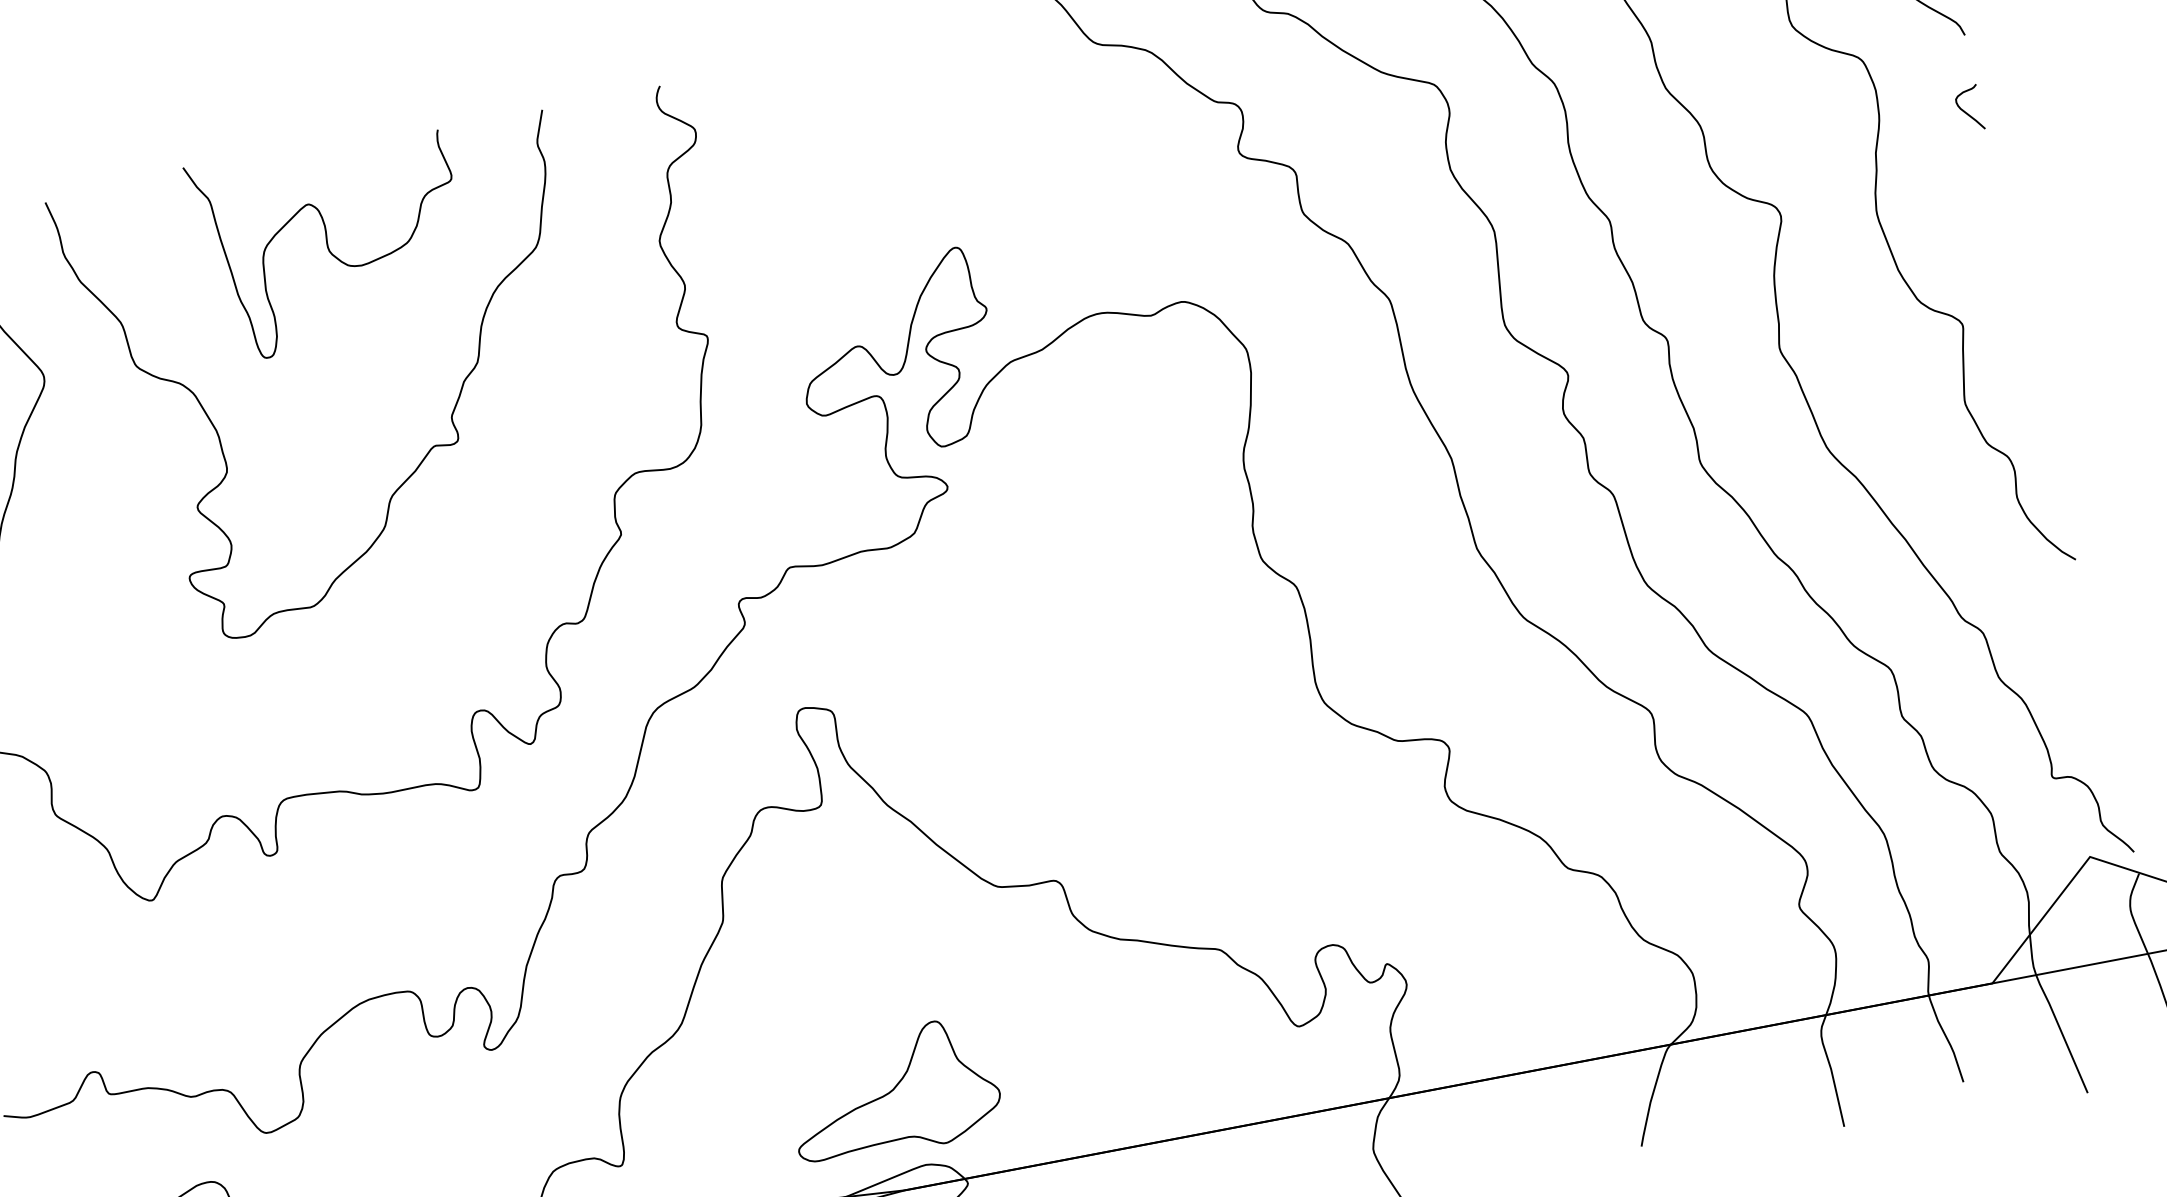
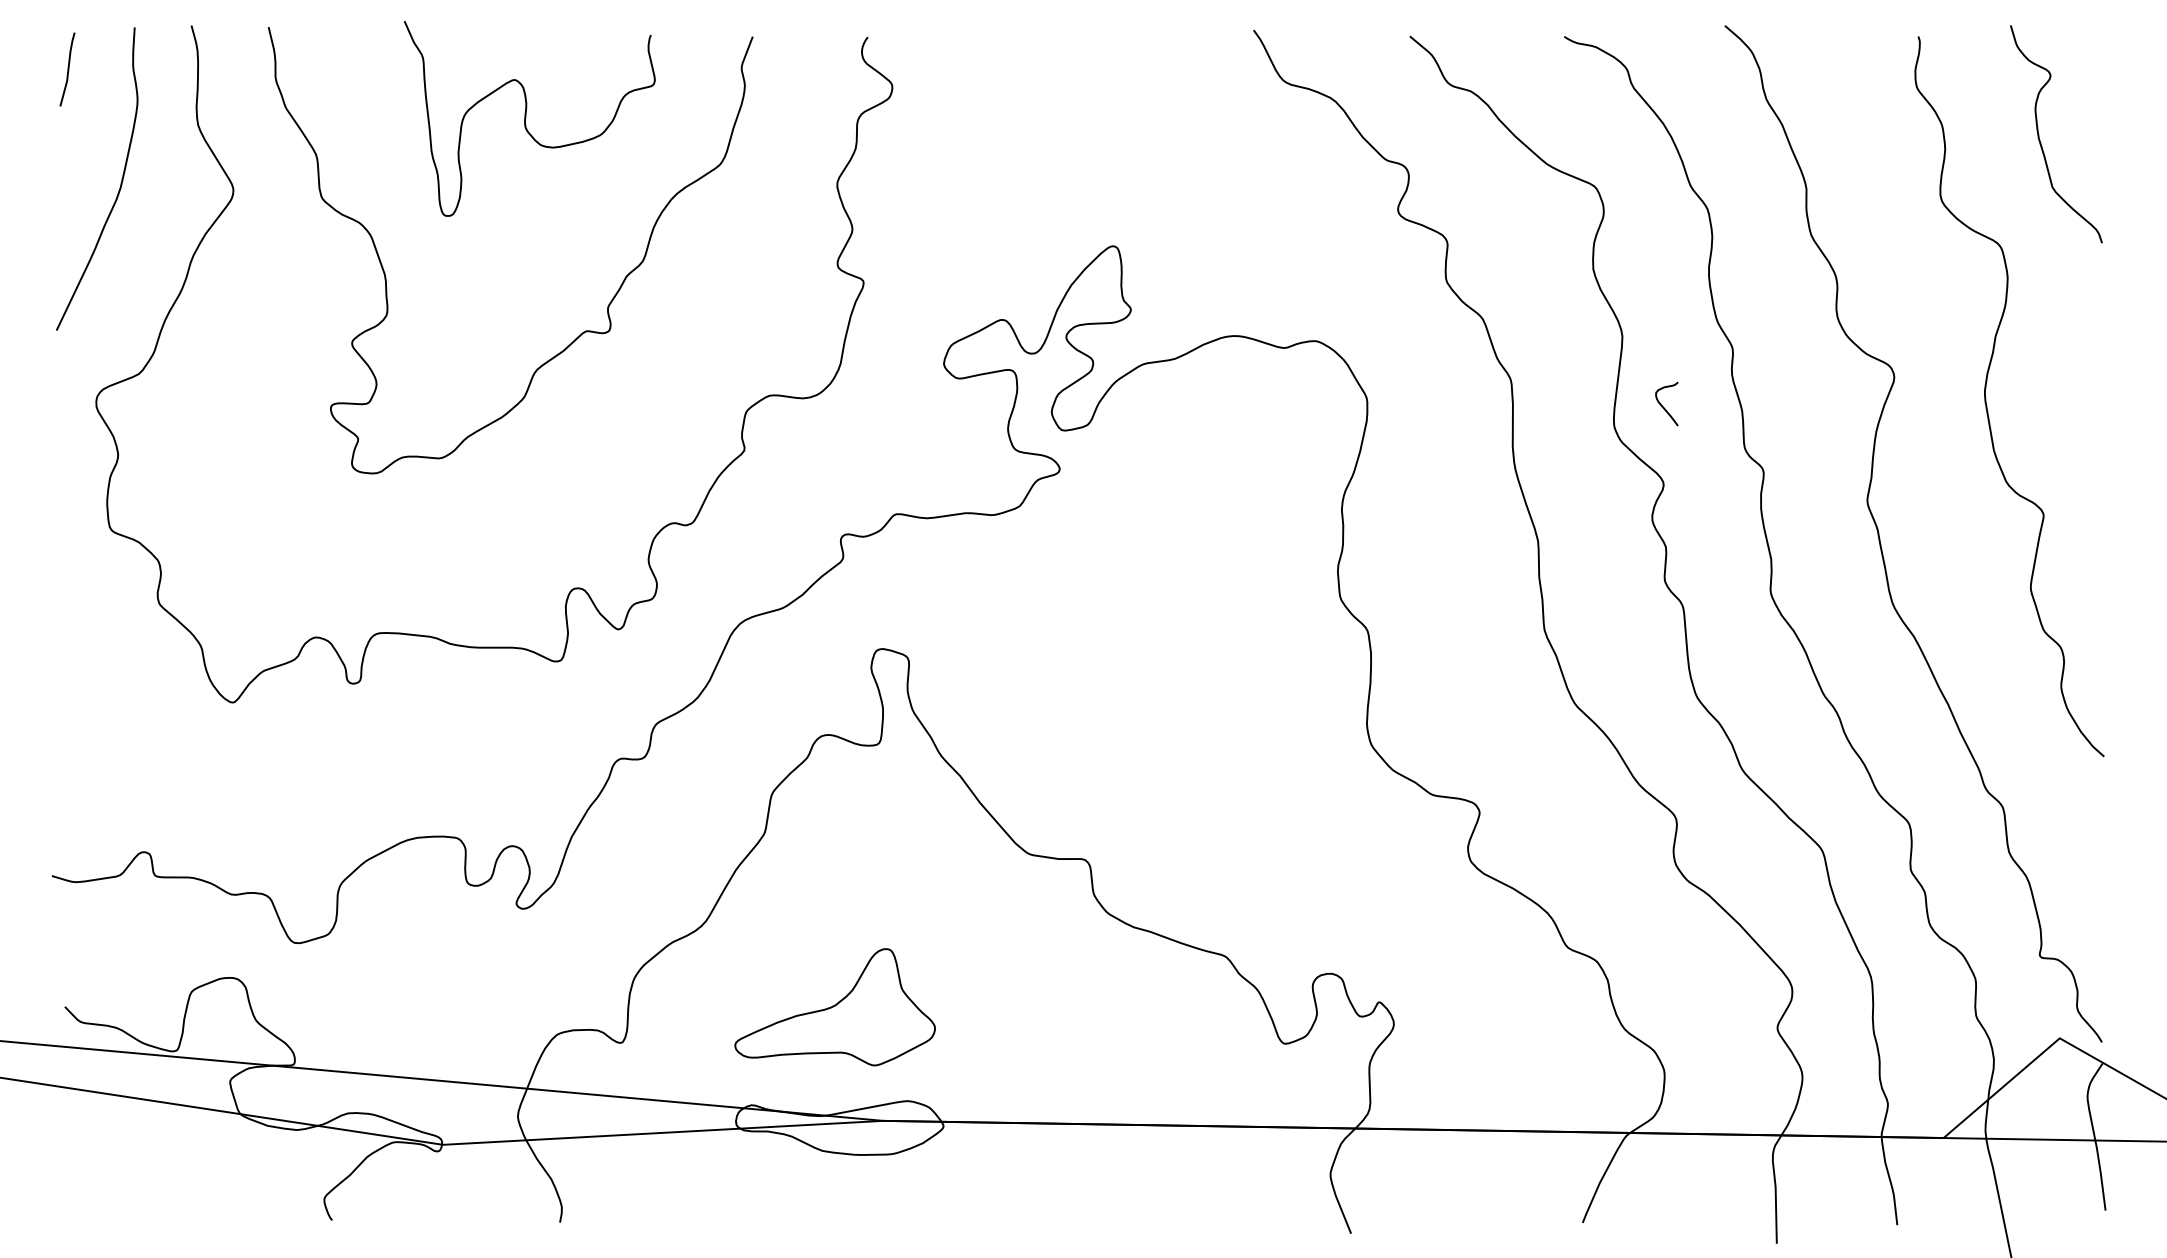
curve: (1966, 112) -> (1663, 406), moved
part: (892, 1092) -> (834, 1007), moved

